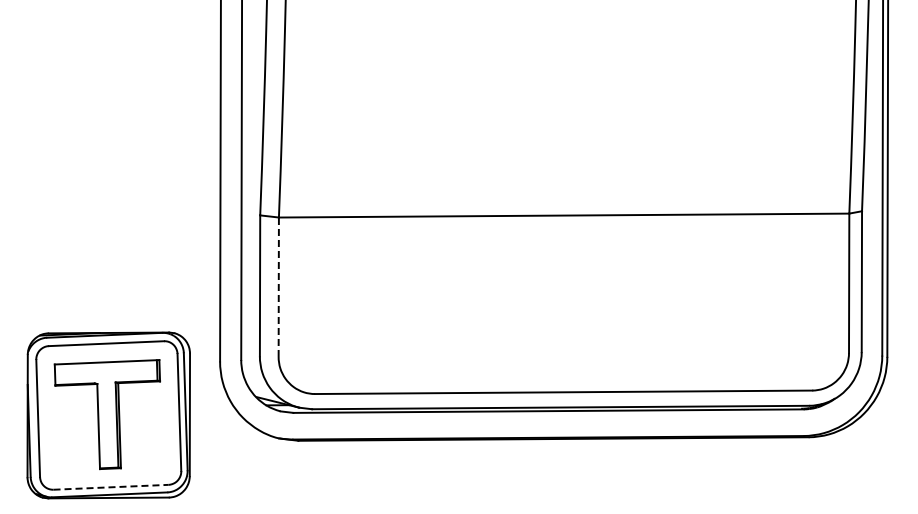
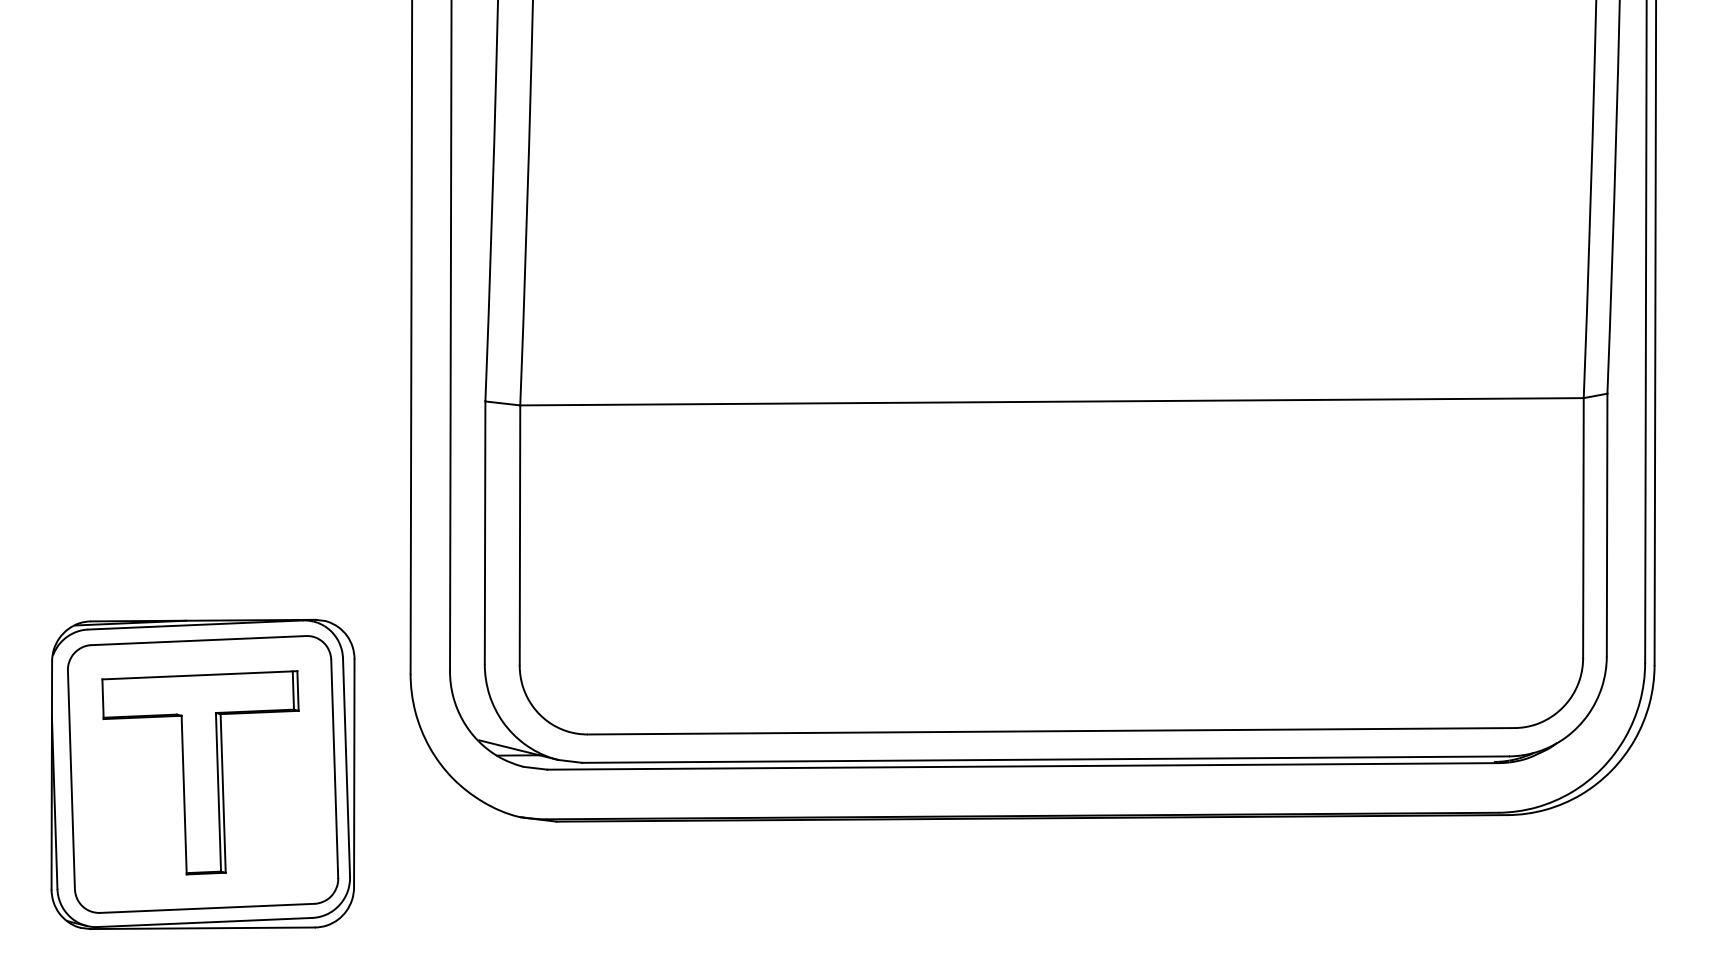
line: (278, 287) -> (519, 535), dashed -> solid
line: (111, 487) -> (208, 908), dashed -> solid

